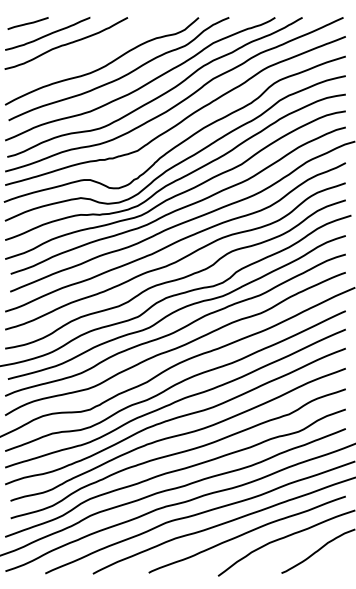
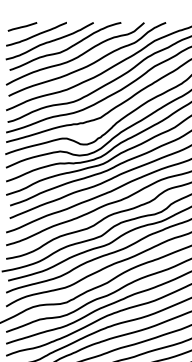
curve: (89, 54) -> (66, 49), added

